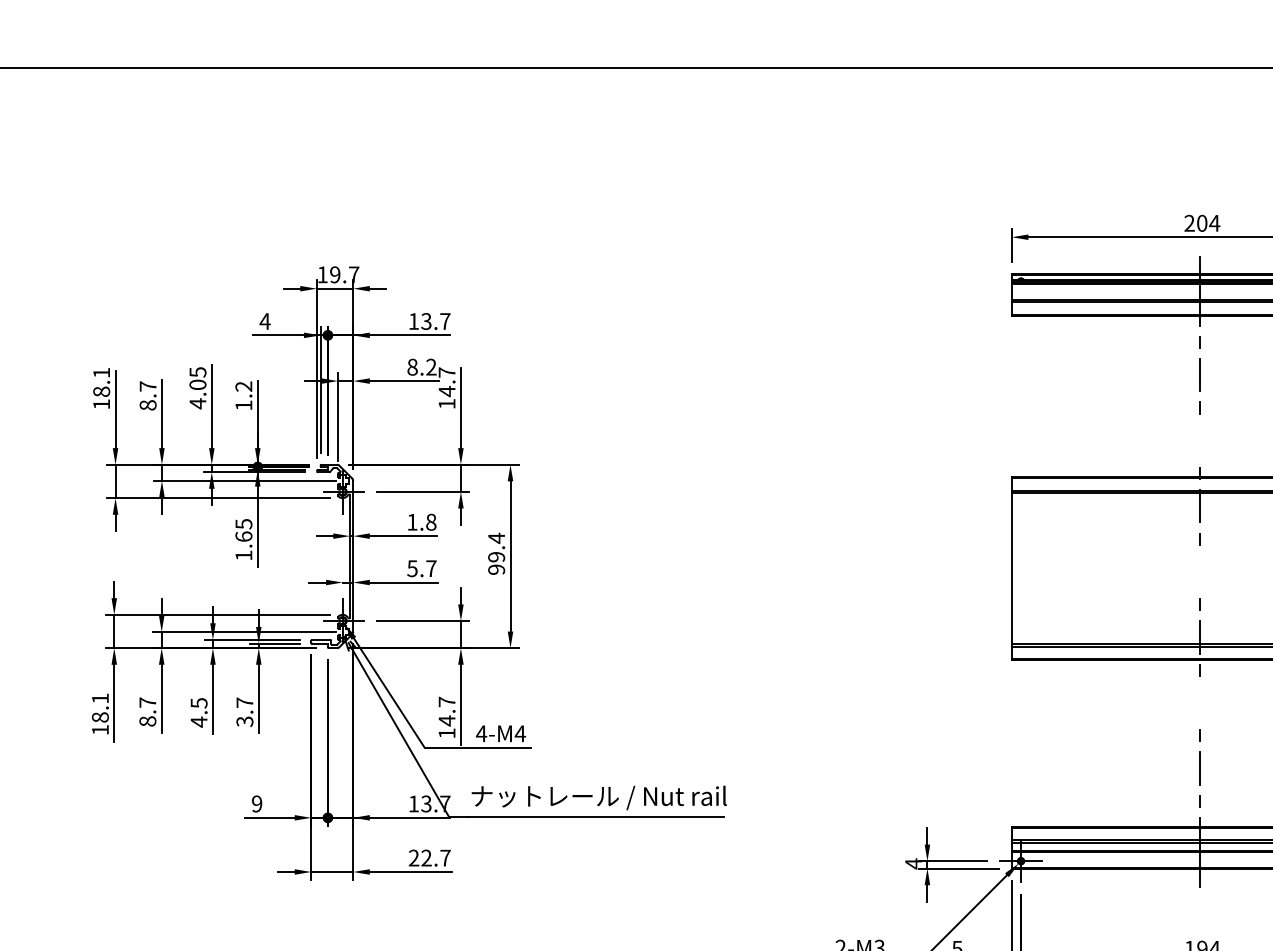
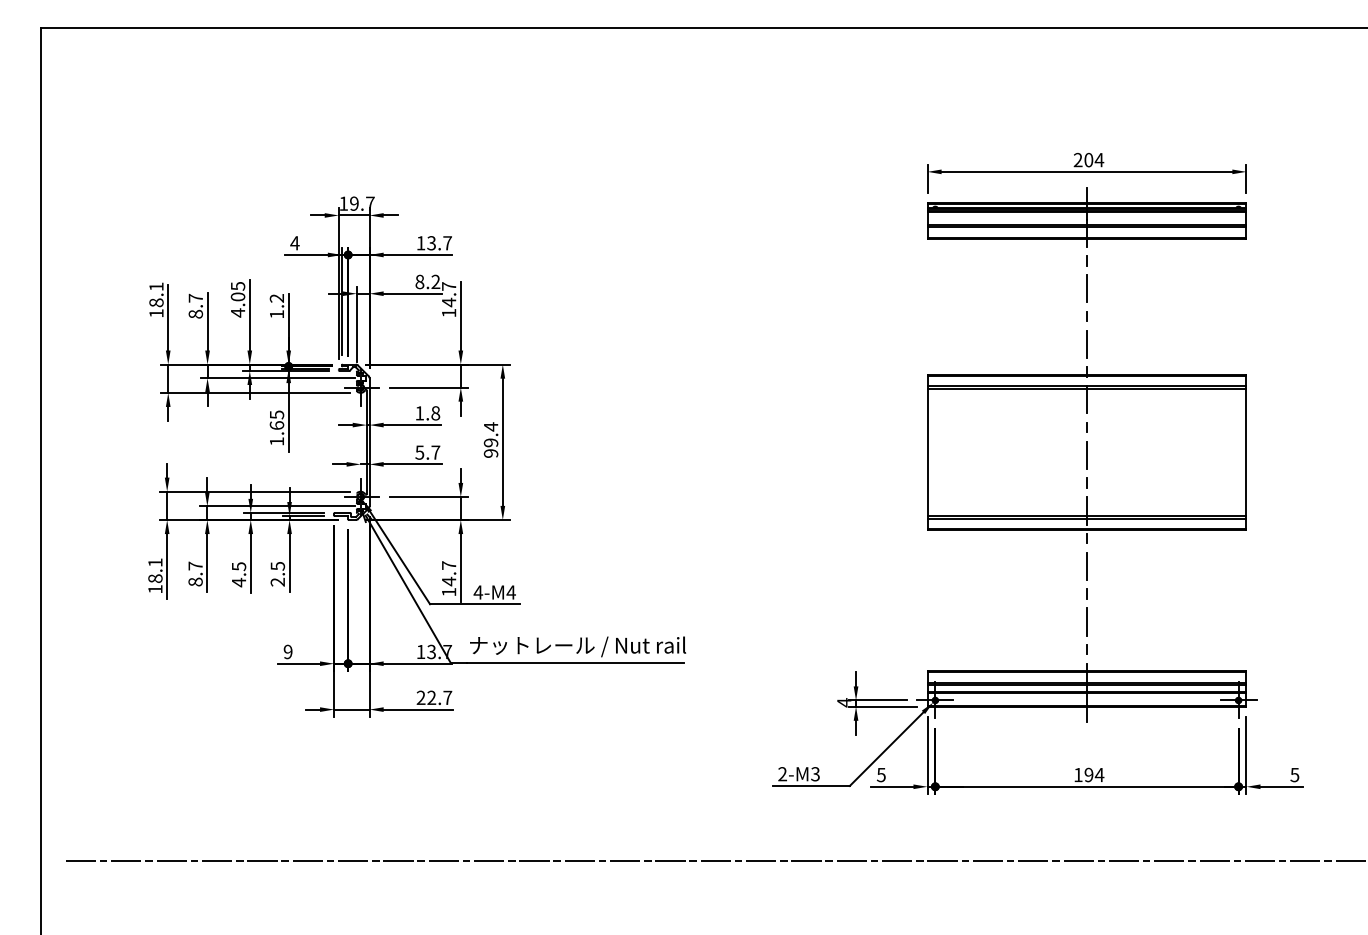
line: (1199, 439) -> (1086, 343), added
line: (1199, 572) -> (1086, 455), added
line: (1199, 703) -> (1086, 566), added
text: (244, 711) -> (277, 573), 3.7 -> 2.5

